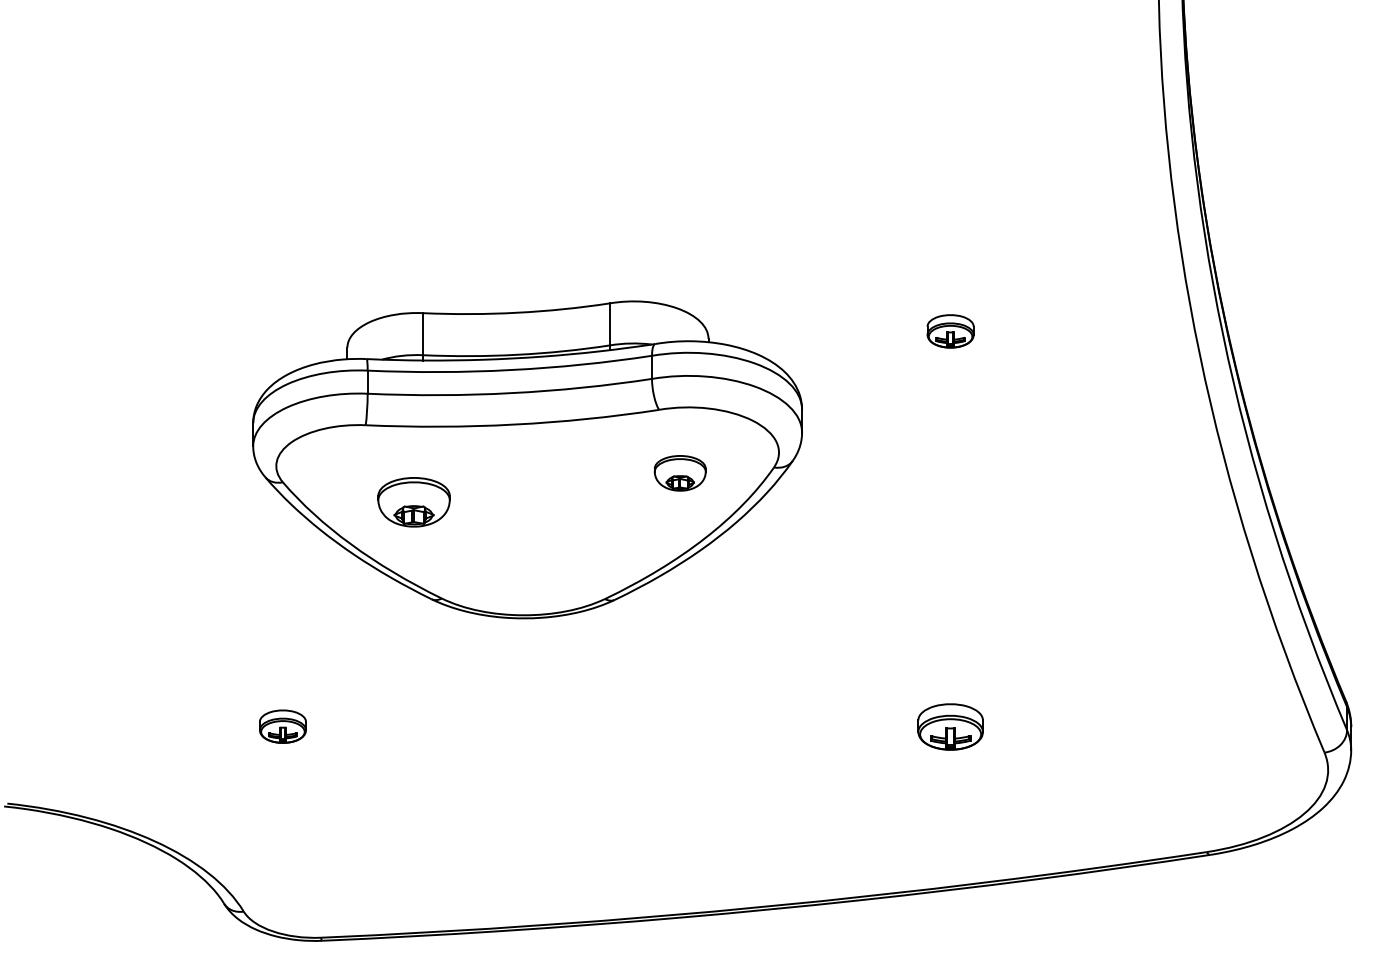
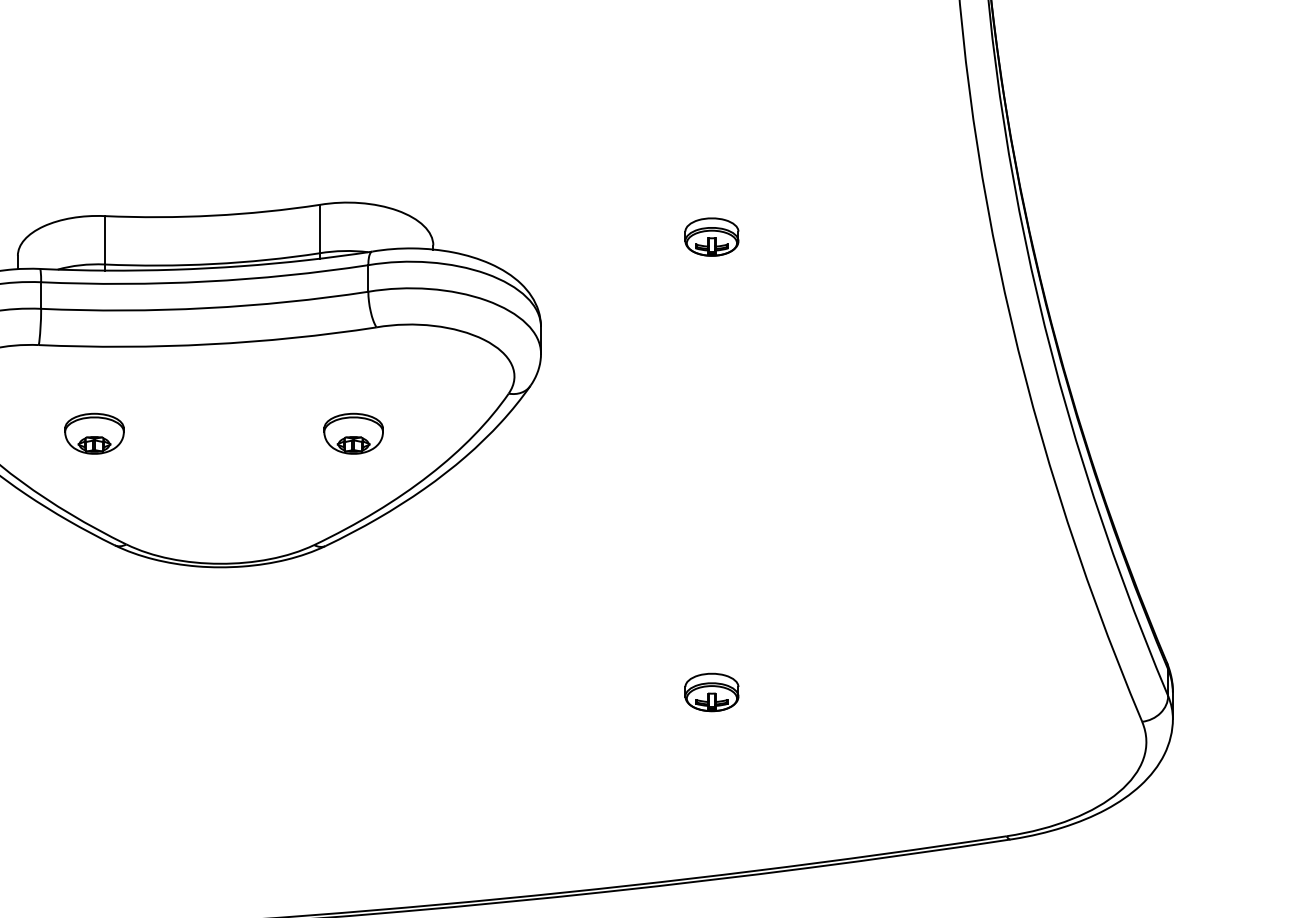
part: (679, 473) -> (352, 433), moved
part: (413, 502) -> (93, 433), size x0.71
part: (950, 727) -> (711, 692), size x0.71

